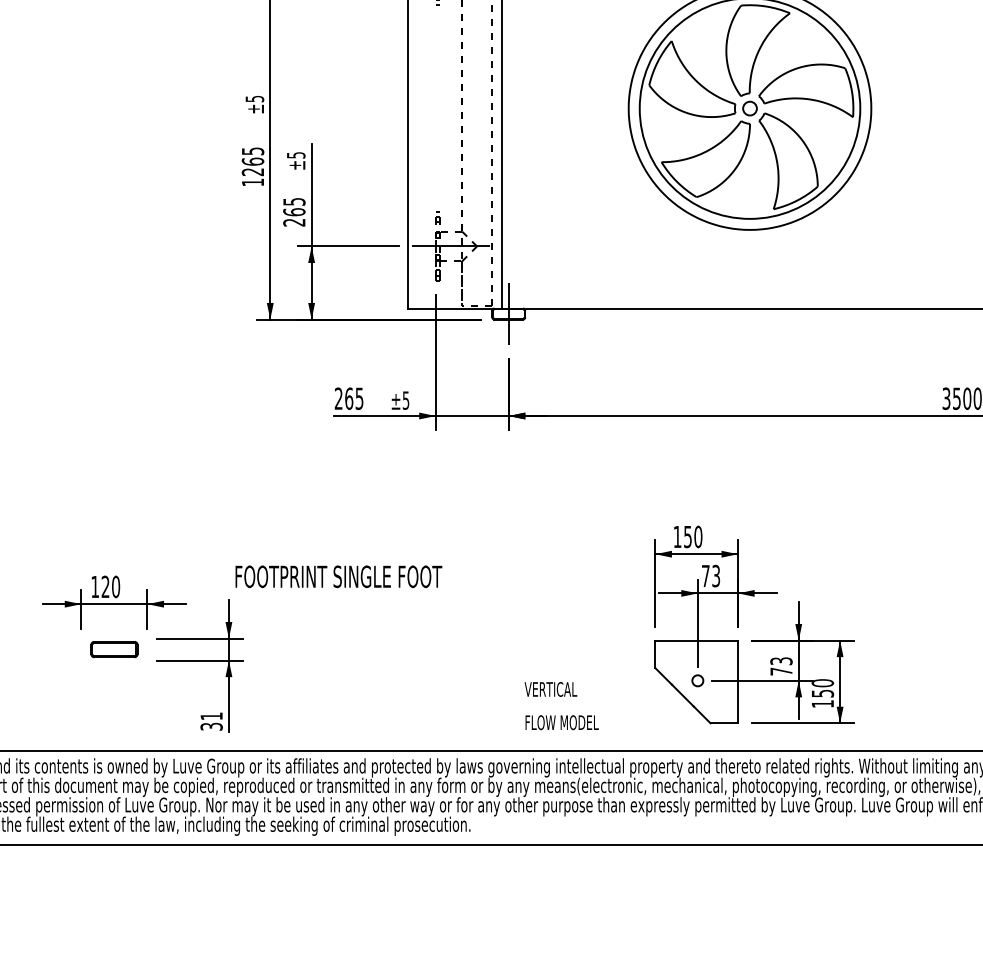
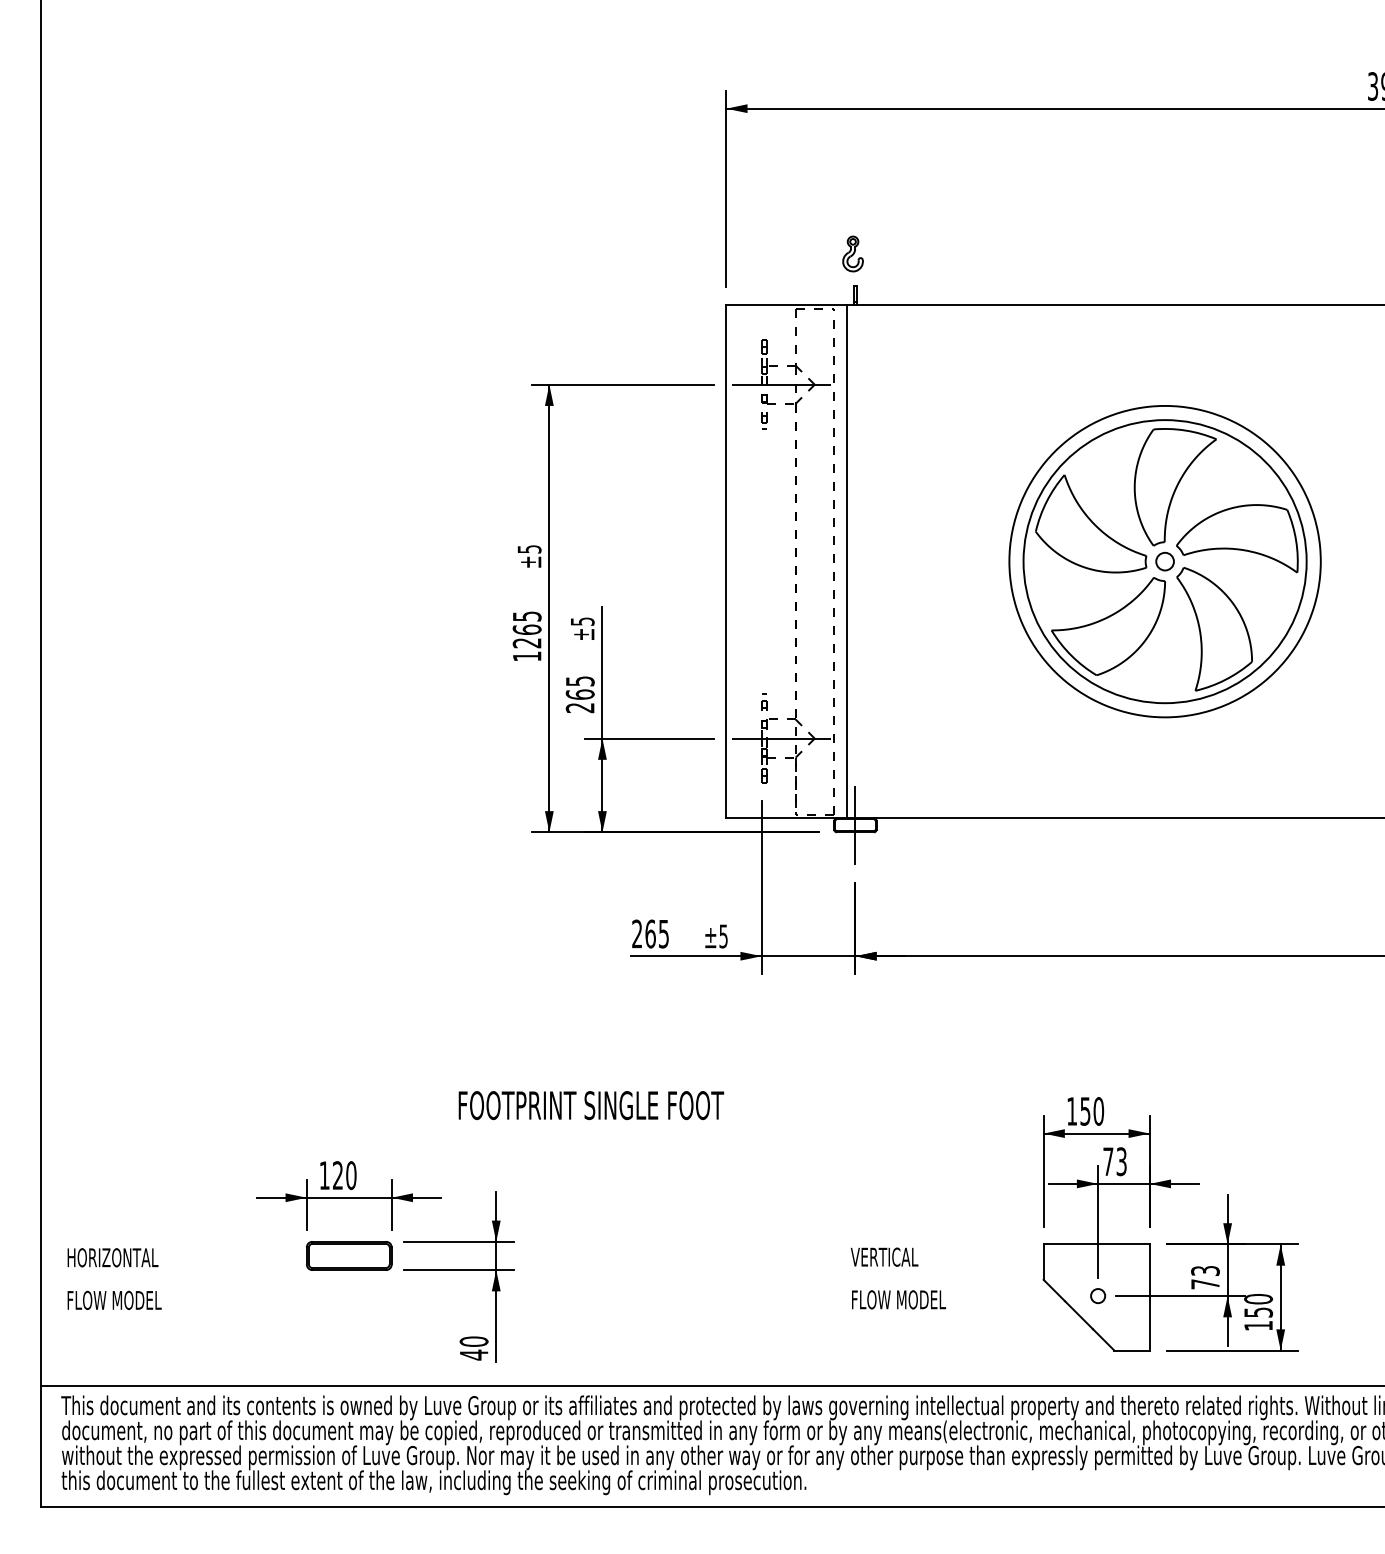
text: (338, 576) -> (591, 1105), moved
part: (114, 649) -> (349, 1255), size x1.43
text: (561, 706) -> (897, 1278), moved
text: (211, 721) -> (473, 1348), 31 -> 40

